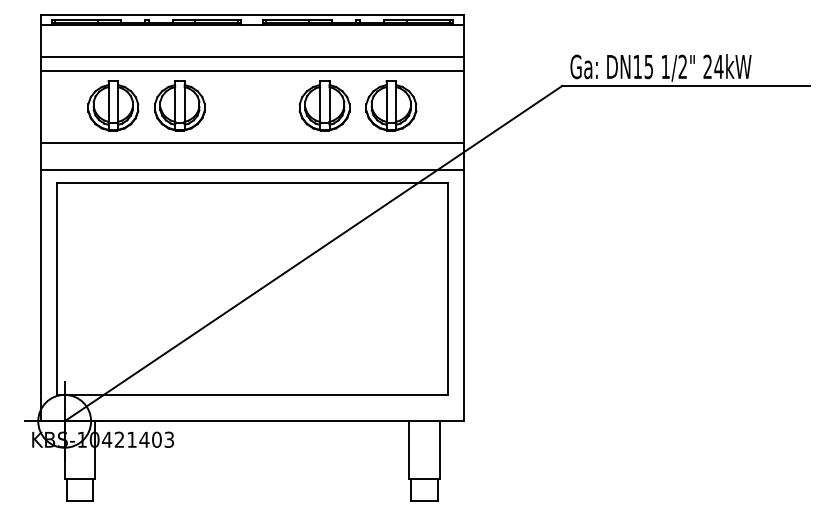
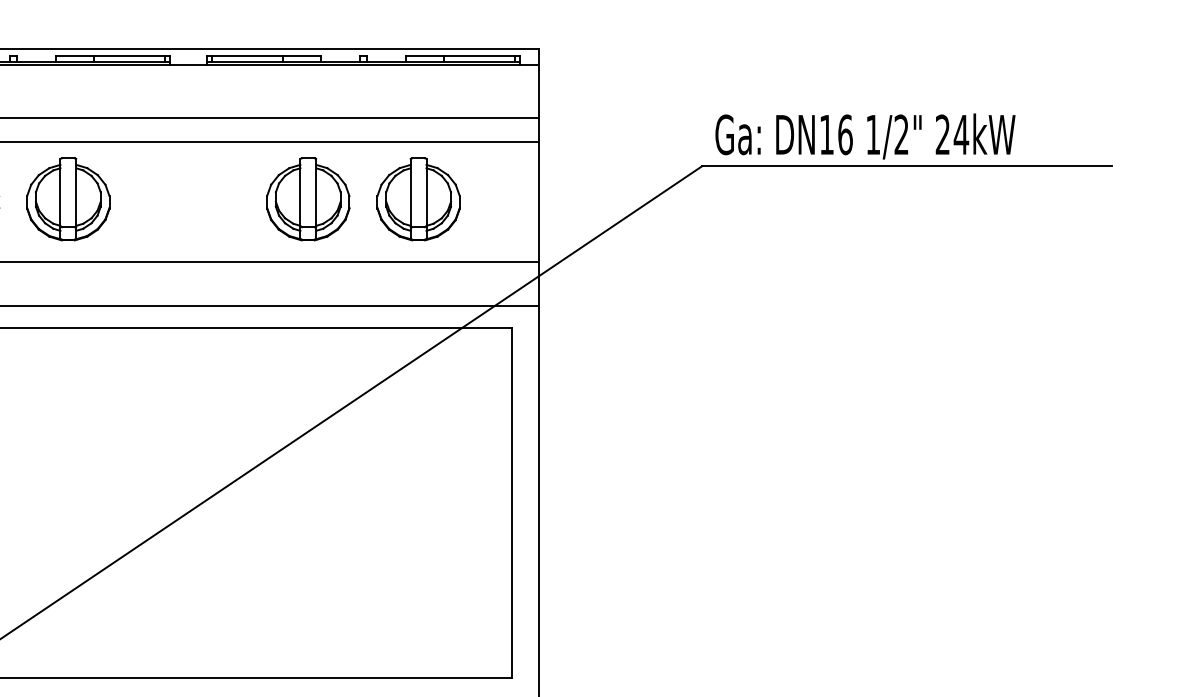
text: (648, 66) -> (844, 134), DN15 -> DN16

